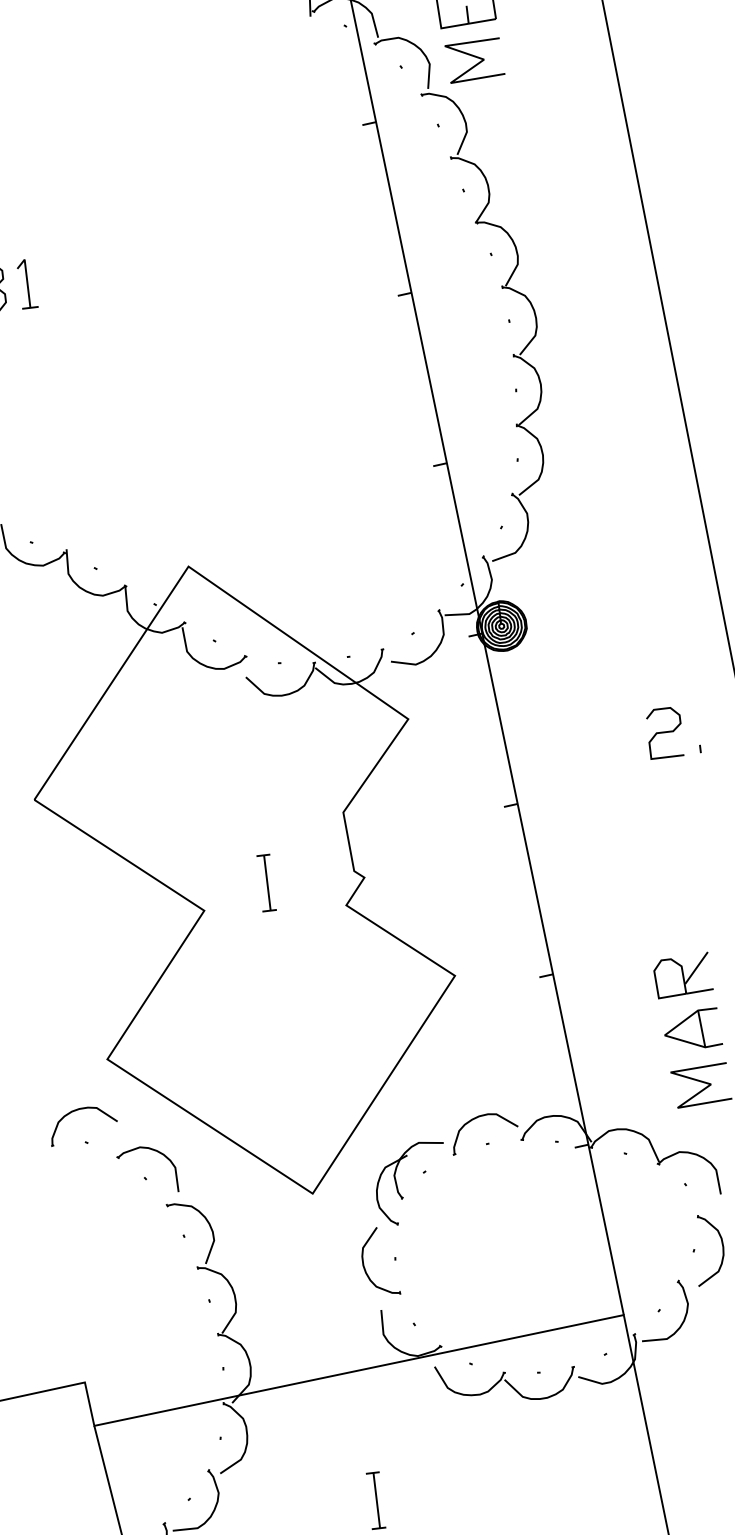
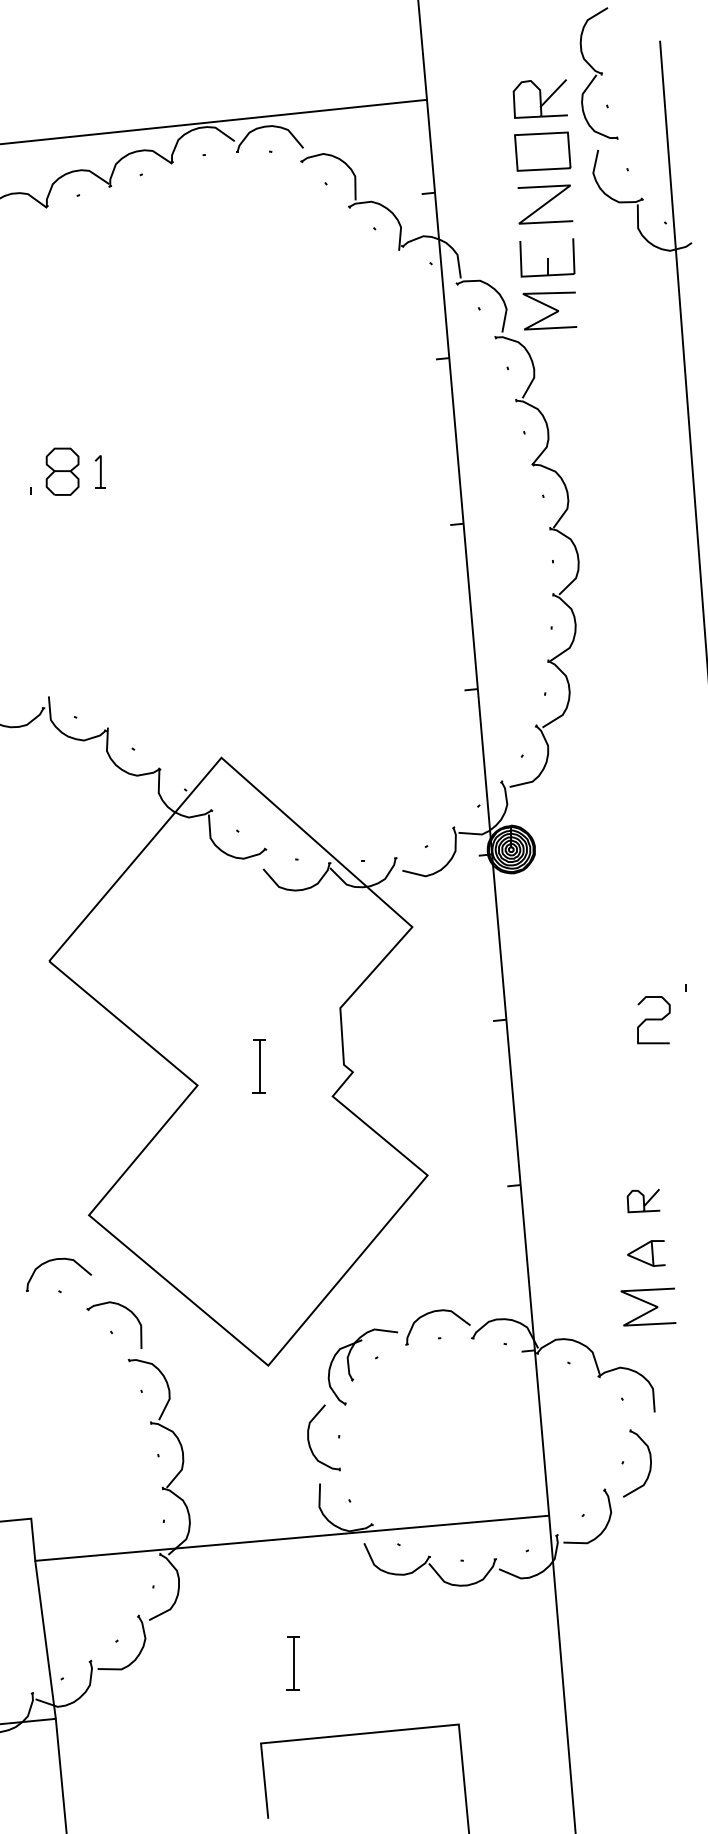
part: (27, 283) -> (100, 471), size x0.7
curve: (664, 733) -> (653, 1020), moved
part: (682, 975) -> (643, 1200), size x0.6
part: (692, 1029) -> (646, 1253), size x0.7

